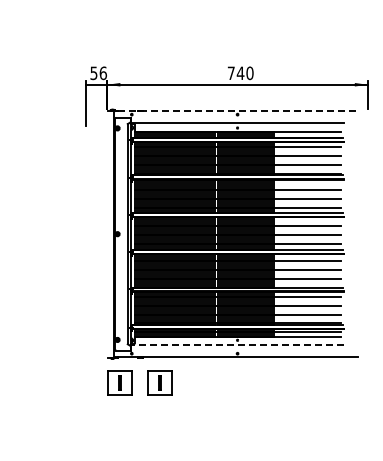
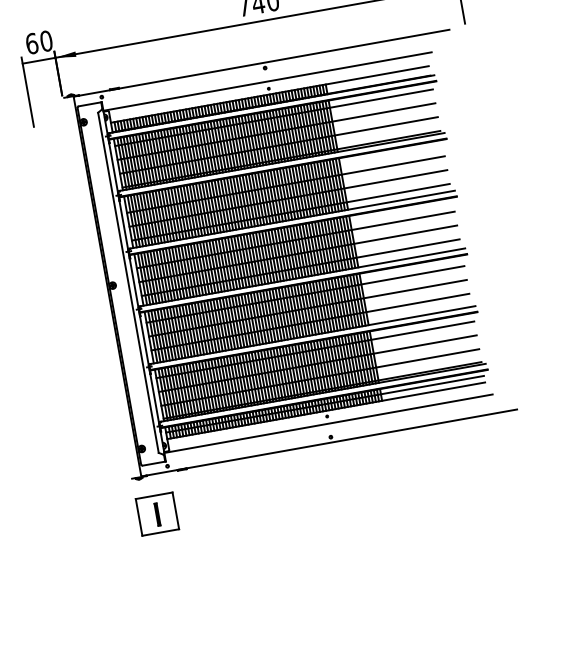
text: (98, 73) -> (39, 42), 56 -> 60
line: (237, 111) -> (264, 63), dashed -> solid
line: (237, 344) -> (328, 423), dashed -> solid
part: (159, 382) -> (218, 503), removed

